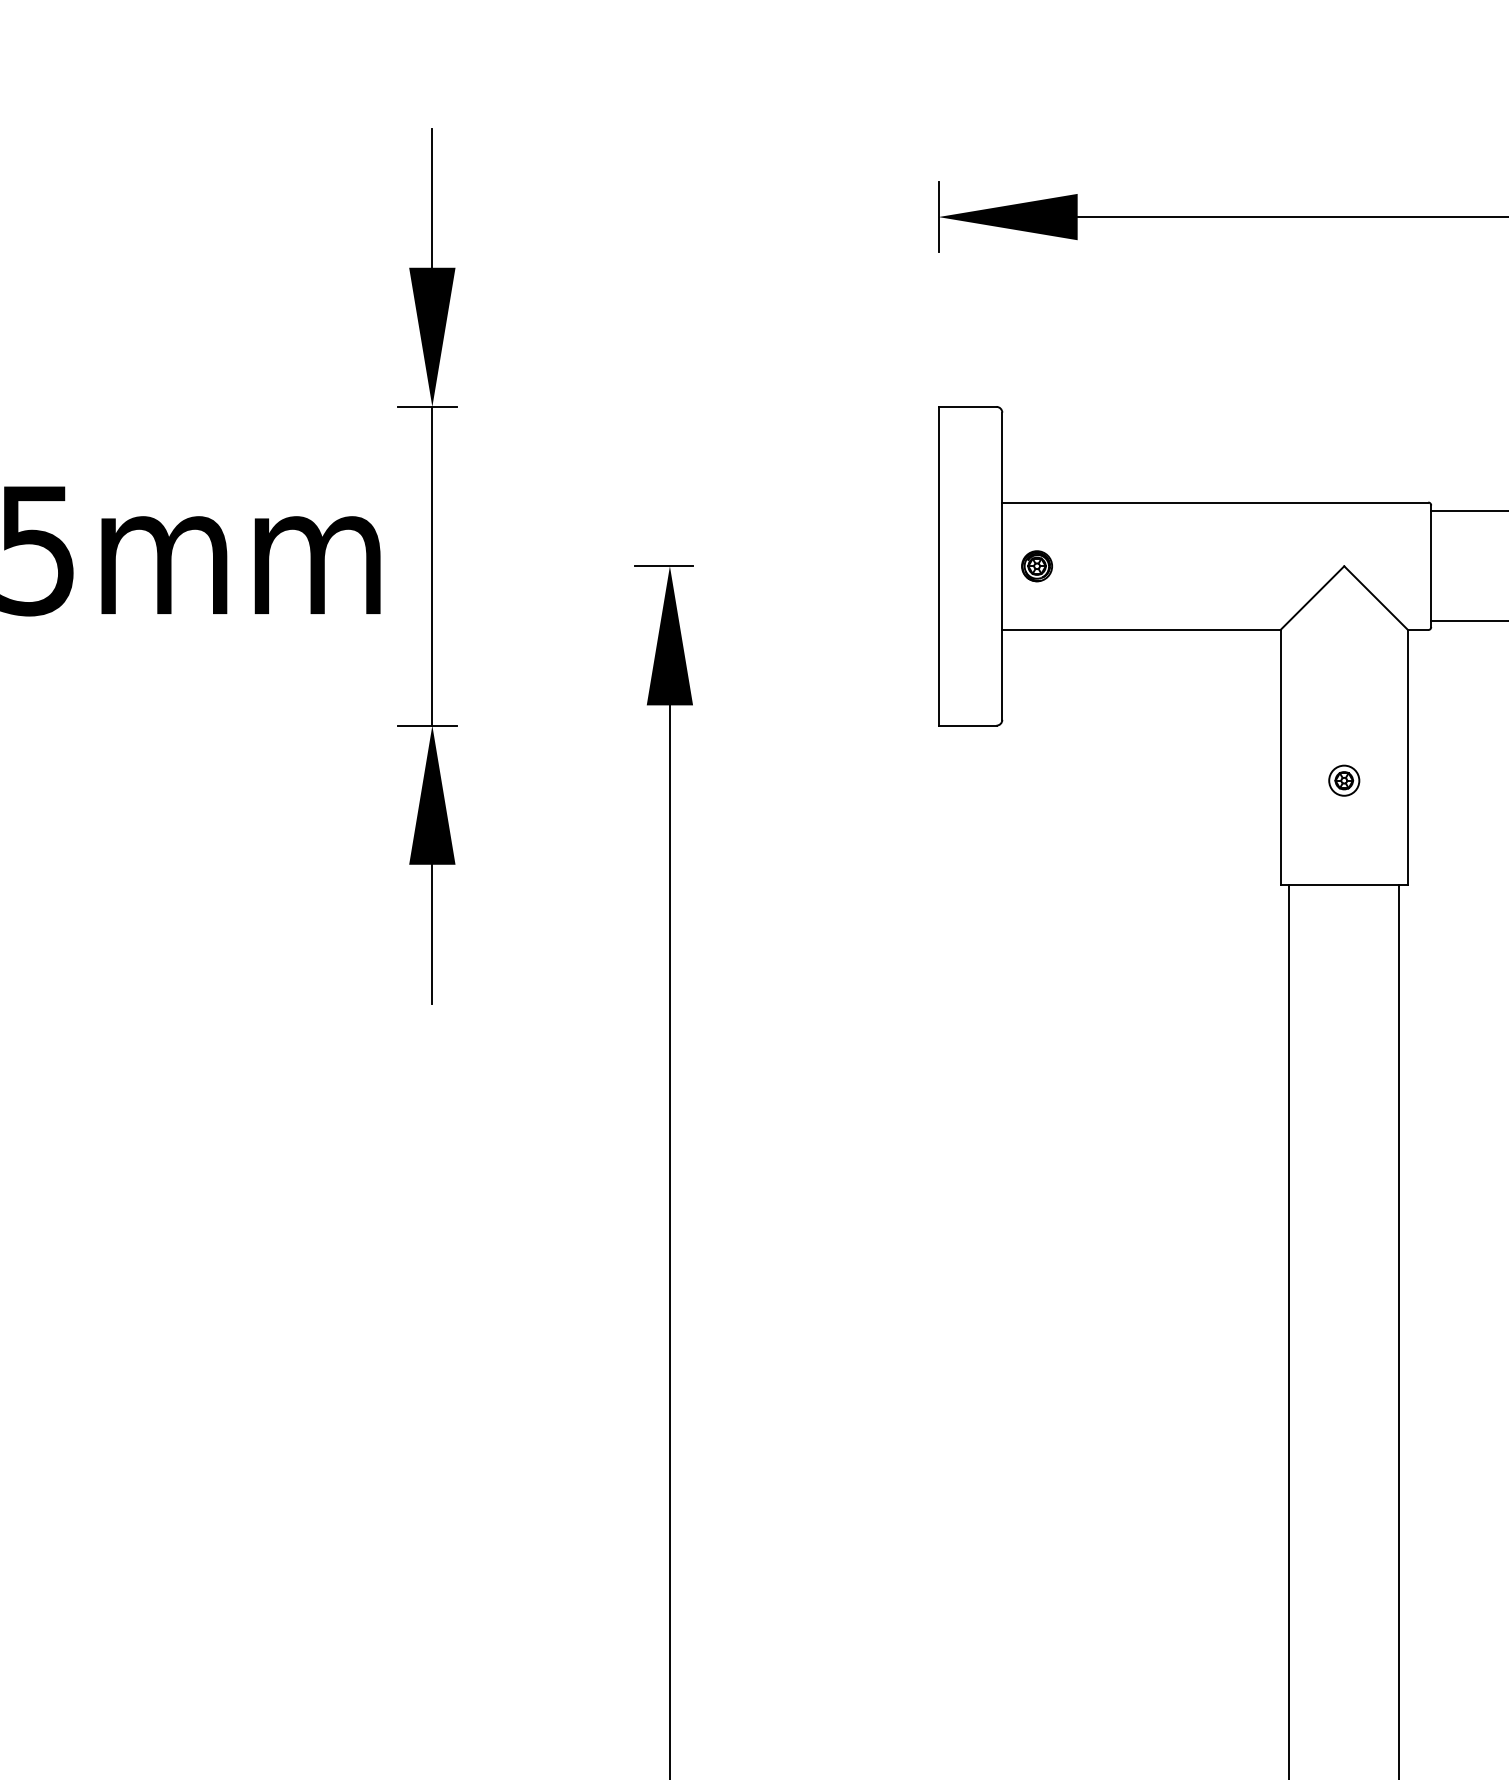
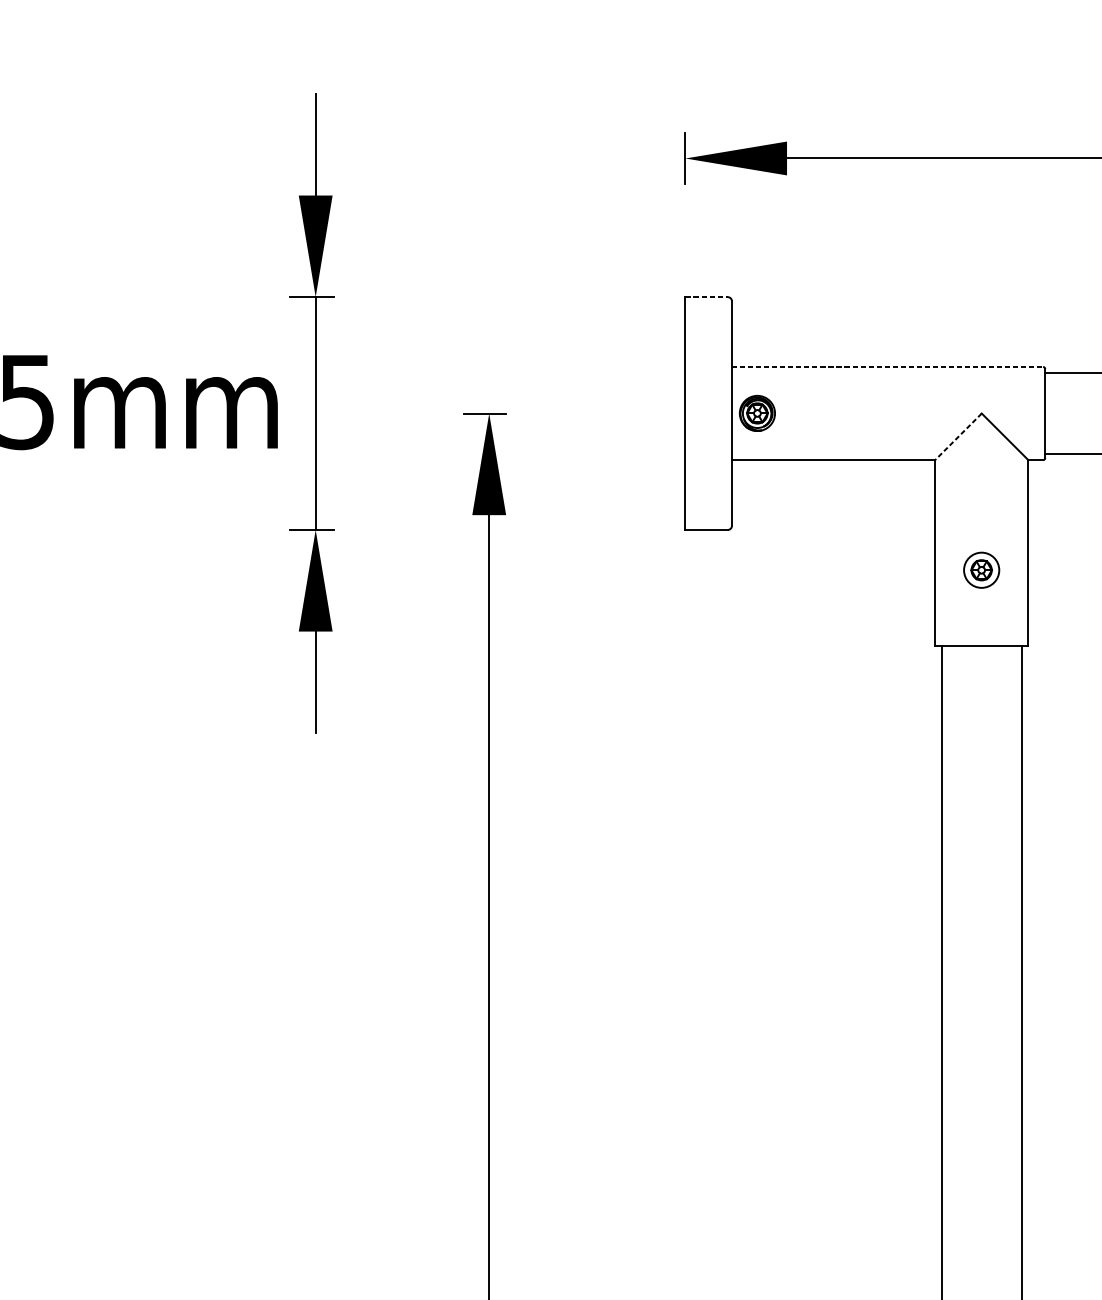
line: (967, 406) -> (706, 296), solid -> dashed
line: (1215, 502) -> (887, 366), solid -> dashed
part: (1036, 566) -> (756, 413), size x1.6
line: (1312, 598) -> (958, 437), solid -> dashed
part: (1344, 780) -> (981, 570), size x1.6

